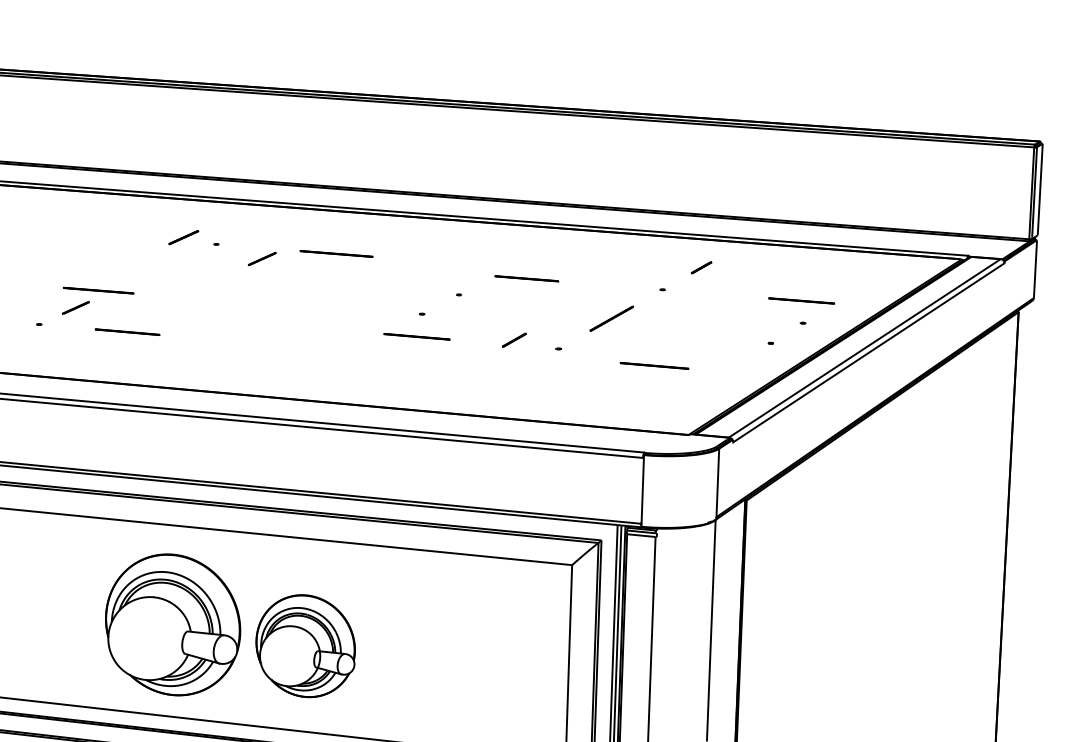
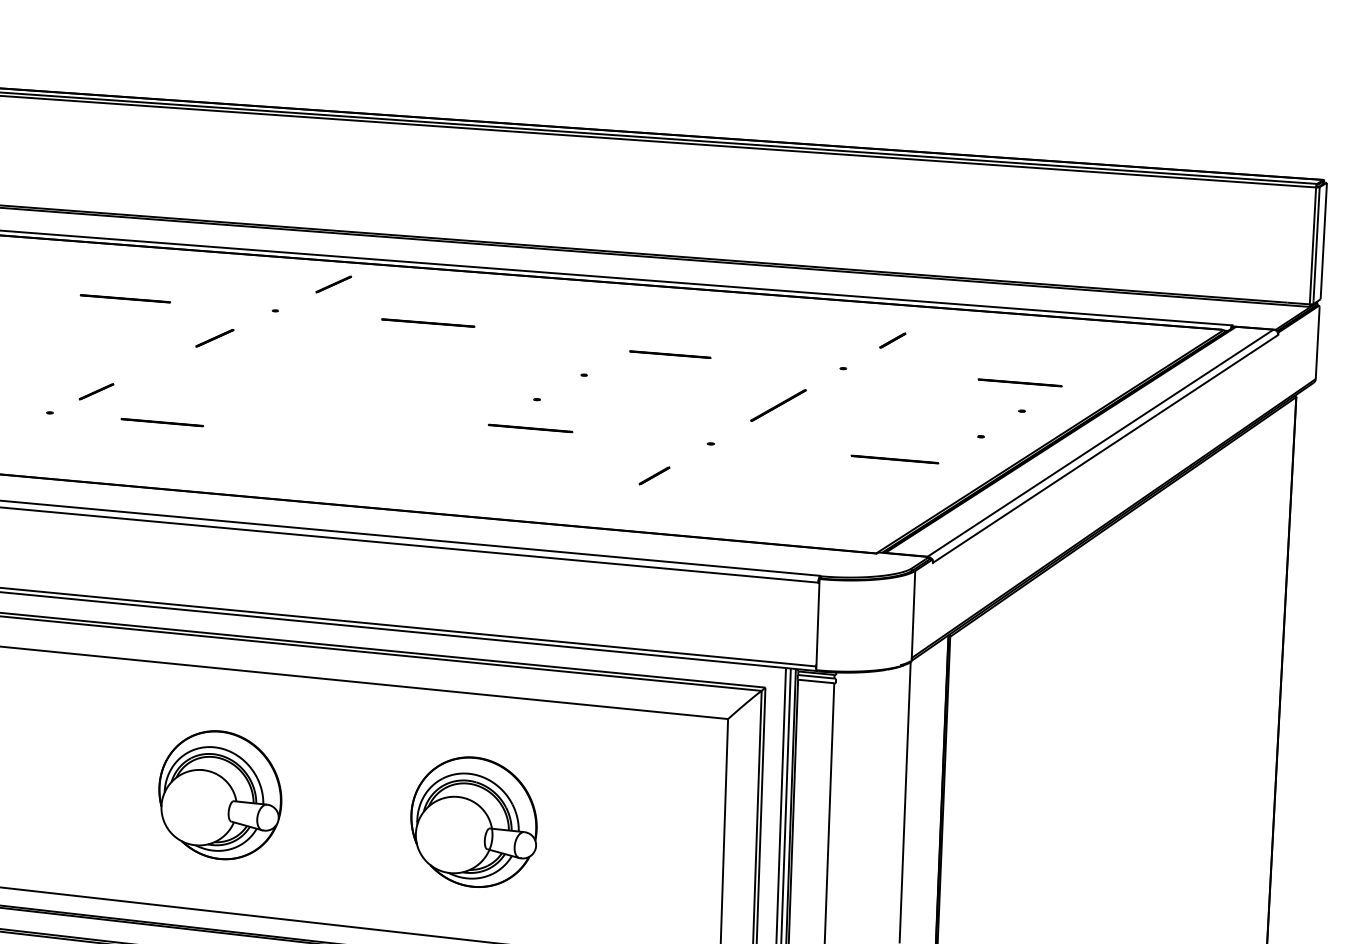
line: (183, 237) -> (214, 338), moved
line: (262, 259) -> (333, 284), moved
line: (98, 290) -> (125, 298), moved
line: (514, 339) -> (654, 475), moved
line: (654, 365) -> (894, 459), moved
part: (173, 625) -> (220, 795), size x0.71
part: (305, 645) -> (473, 821), moved

